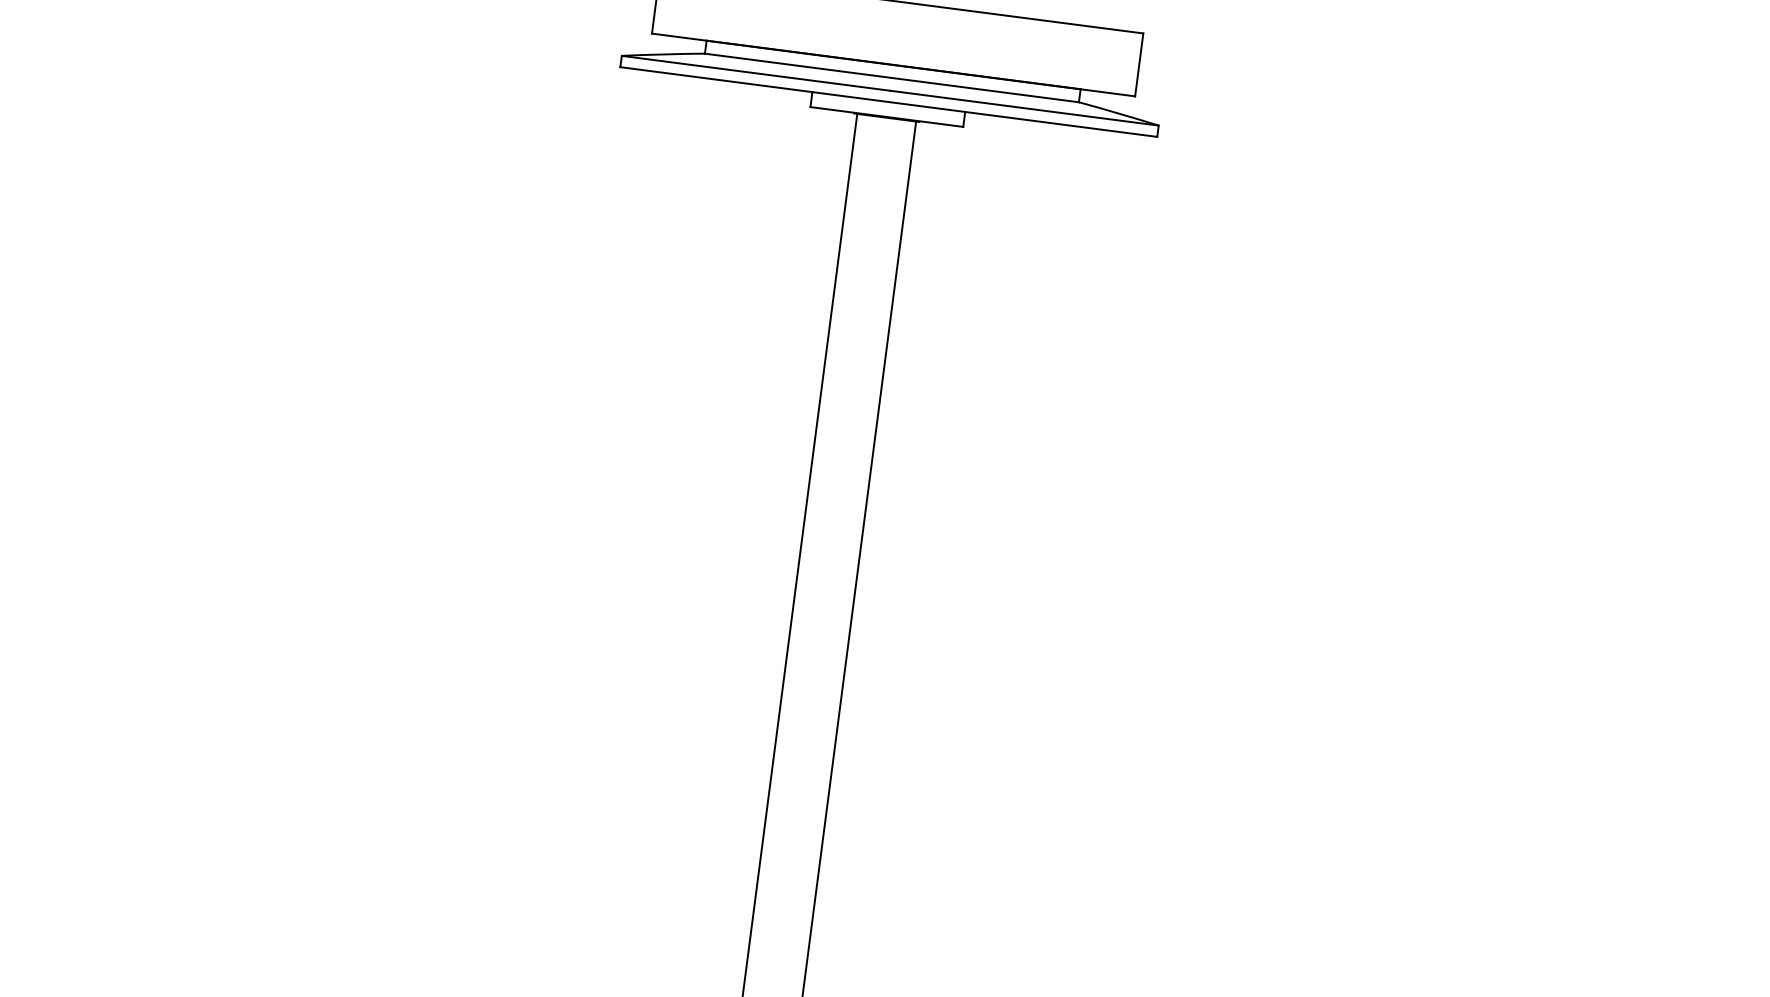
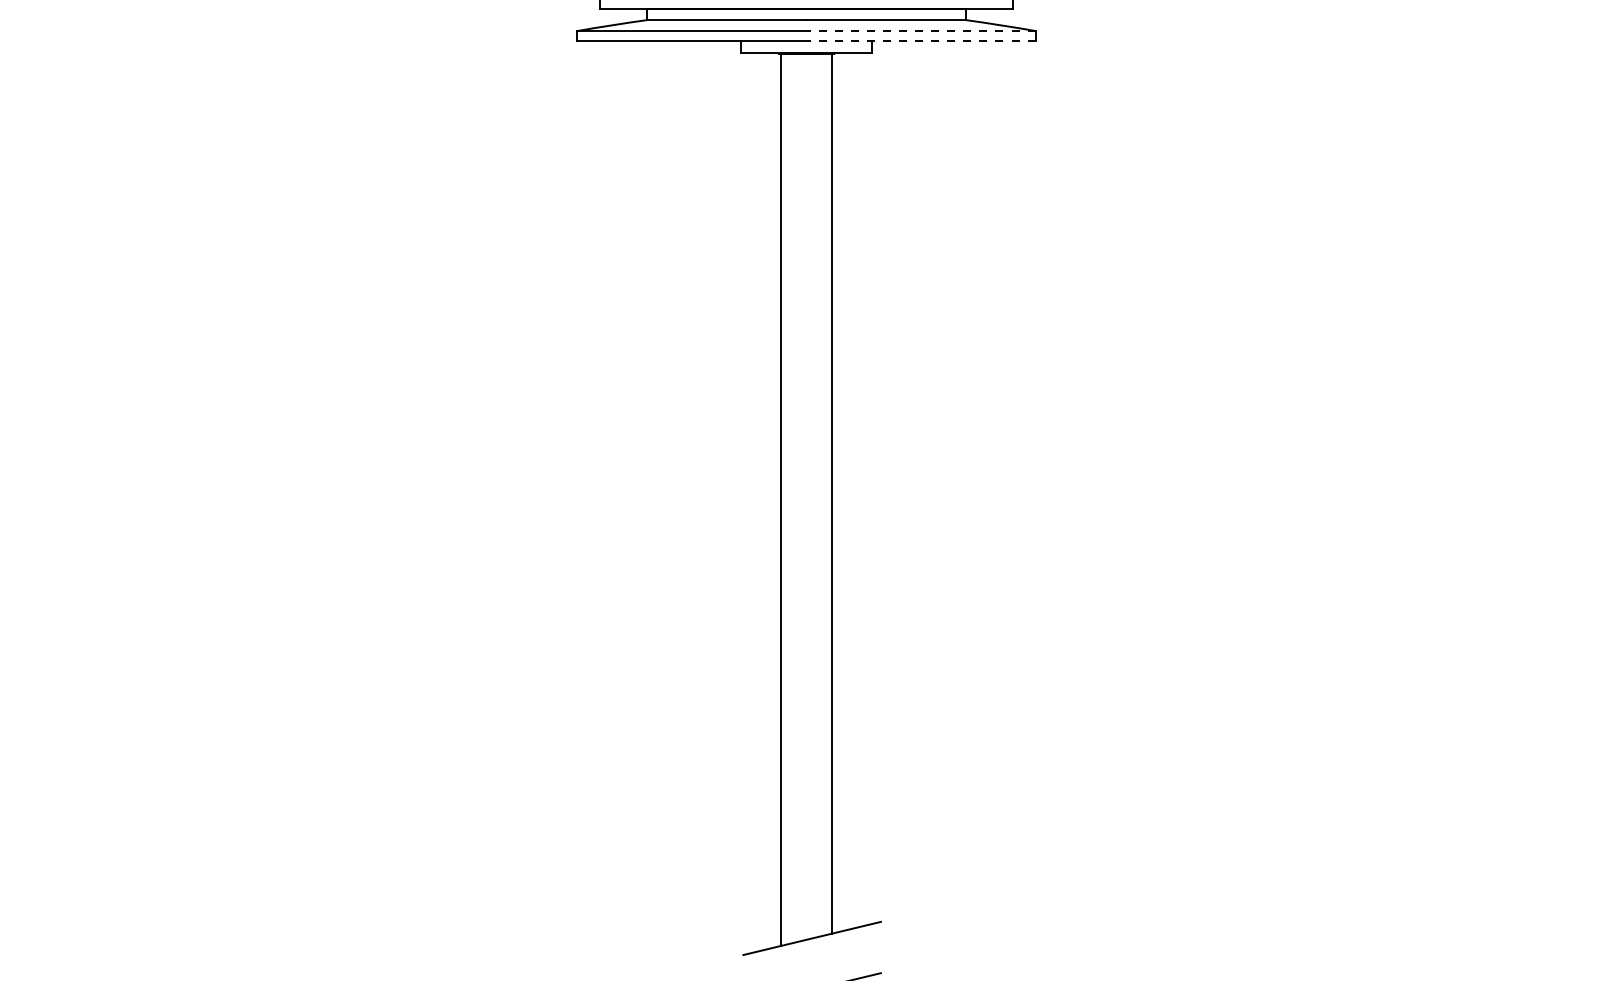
line: (1024, 108) -> (921, 31), solid -> dashed
line: (1023, 119) -> (921, 40), solid -> dashed

